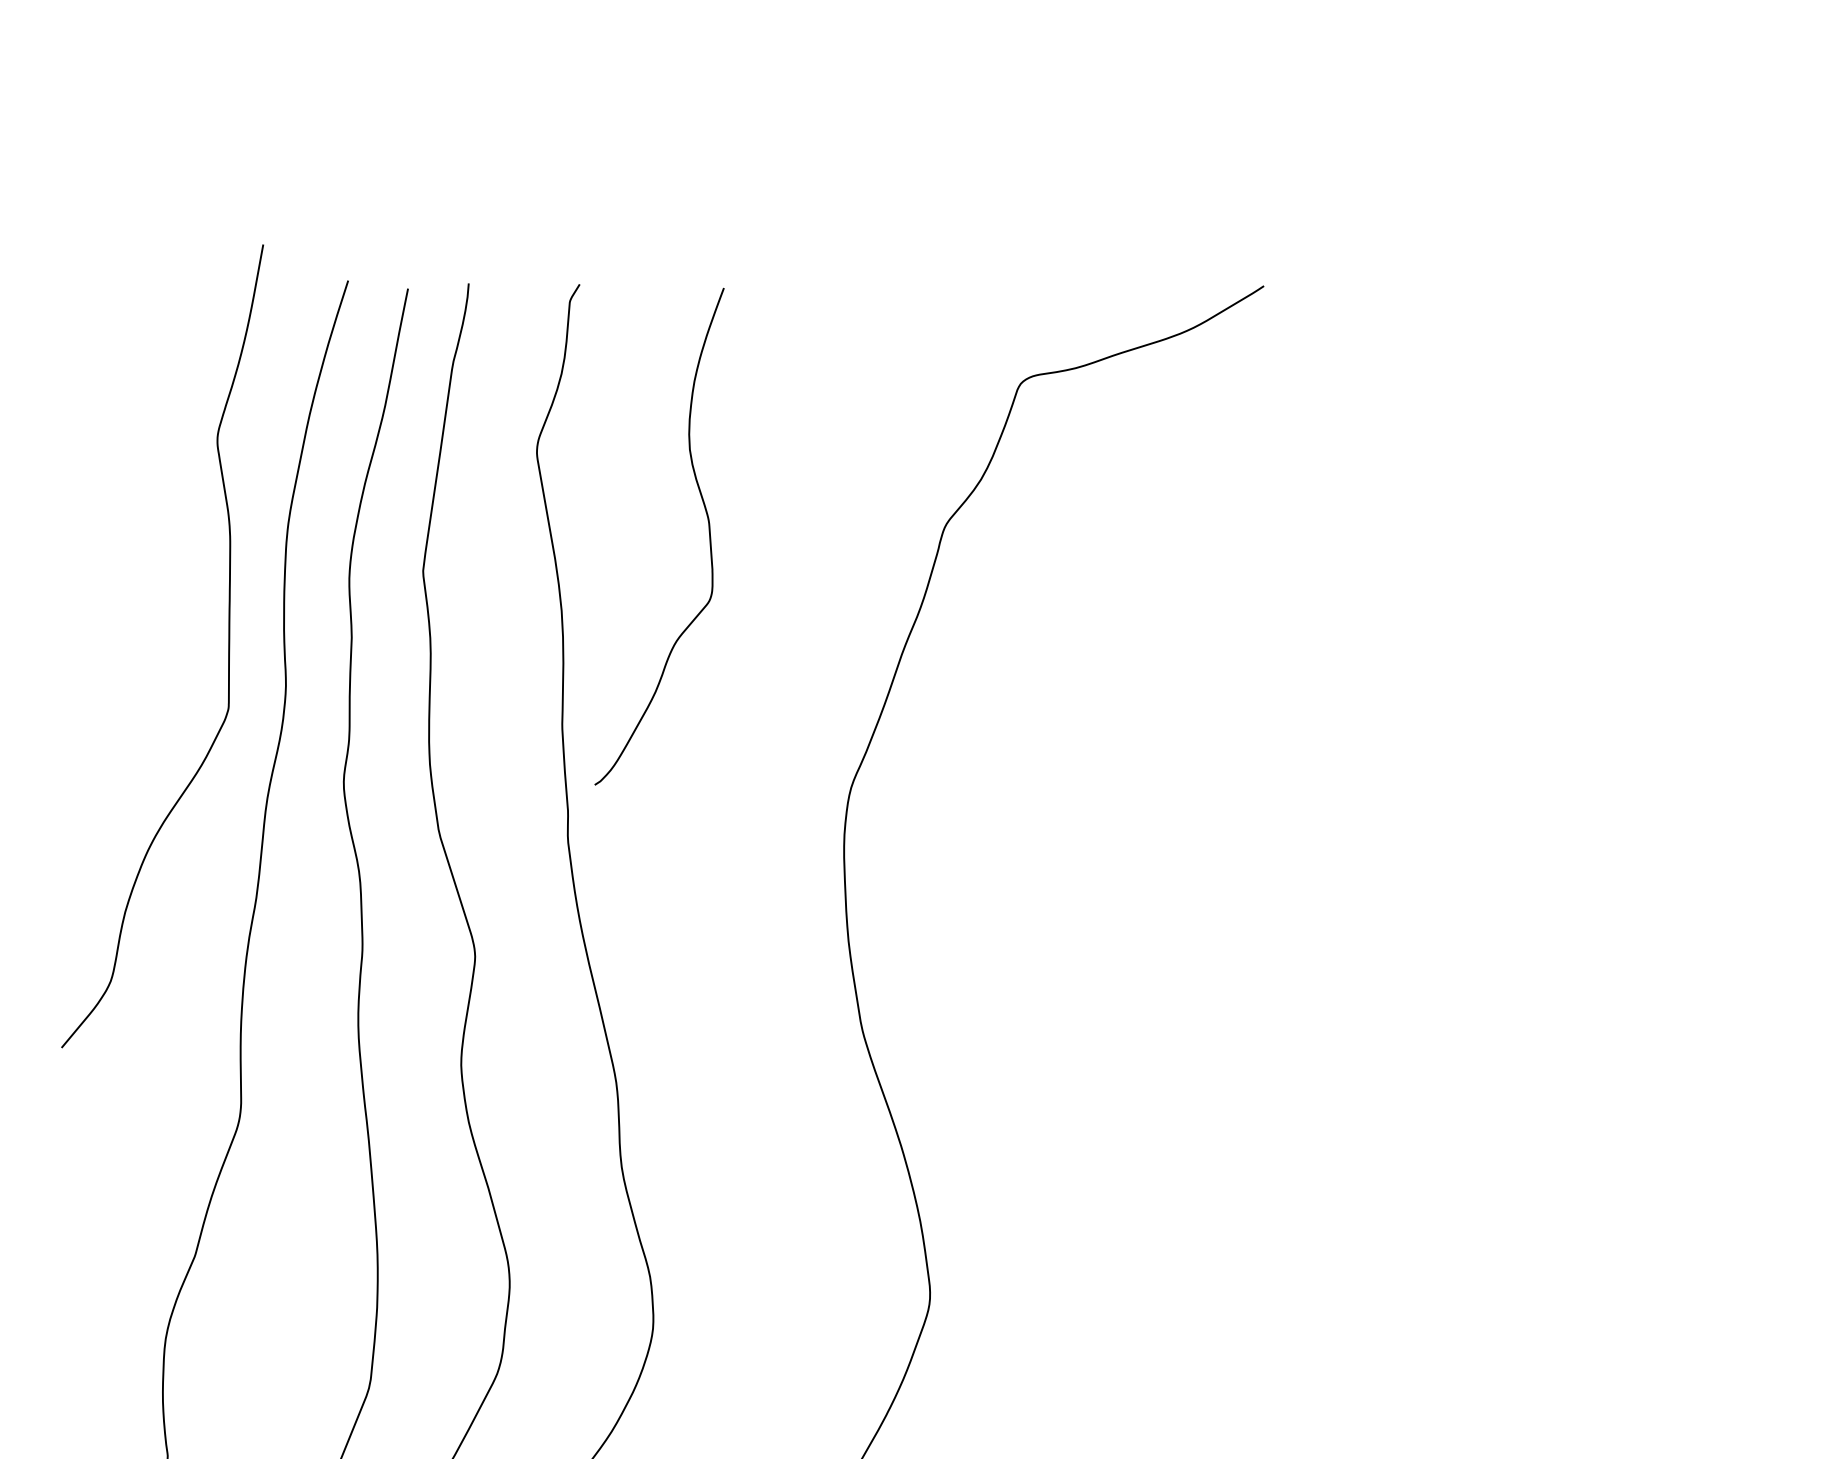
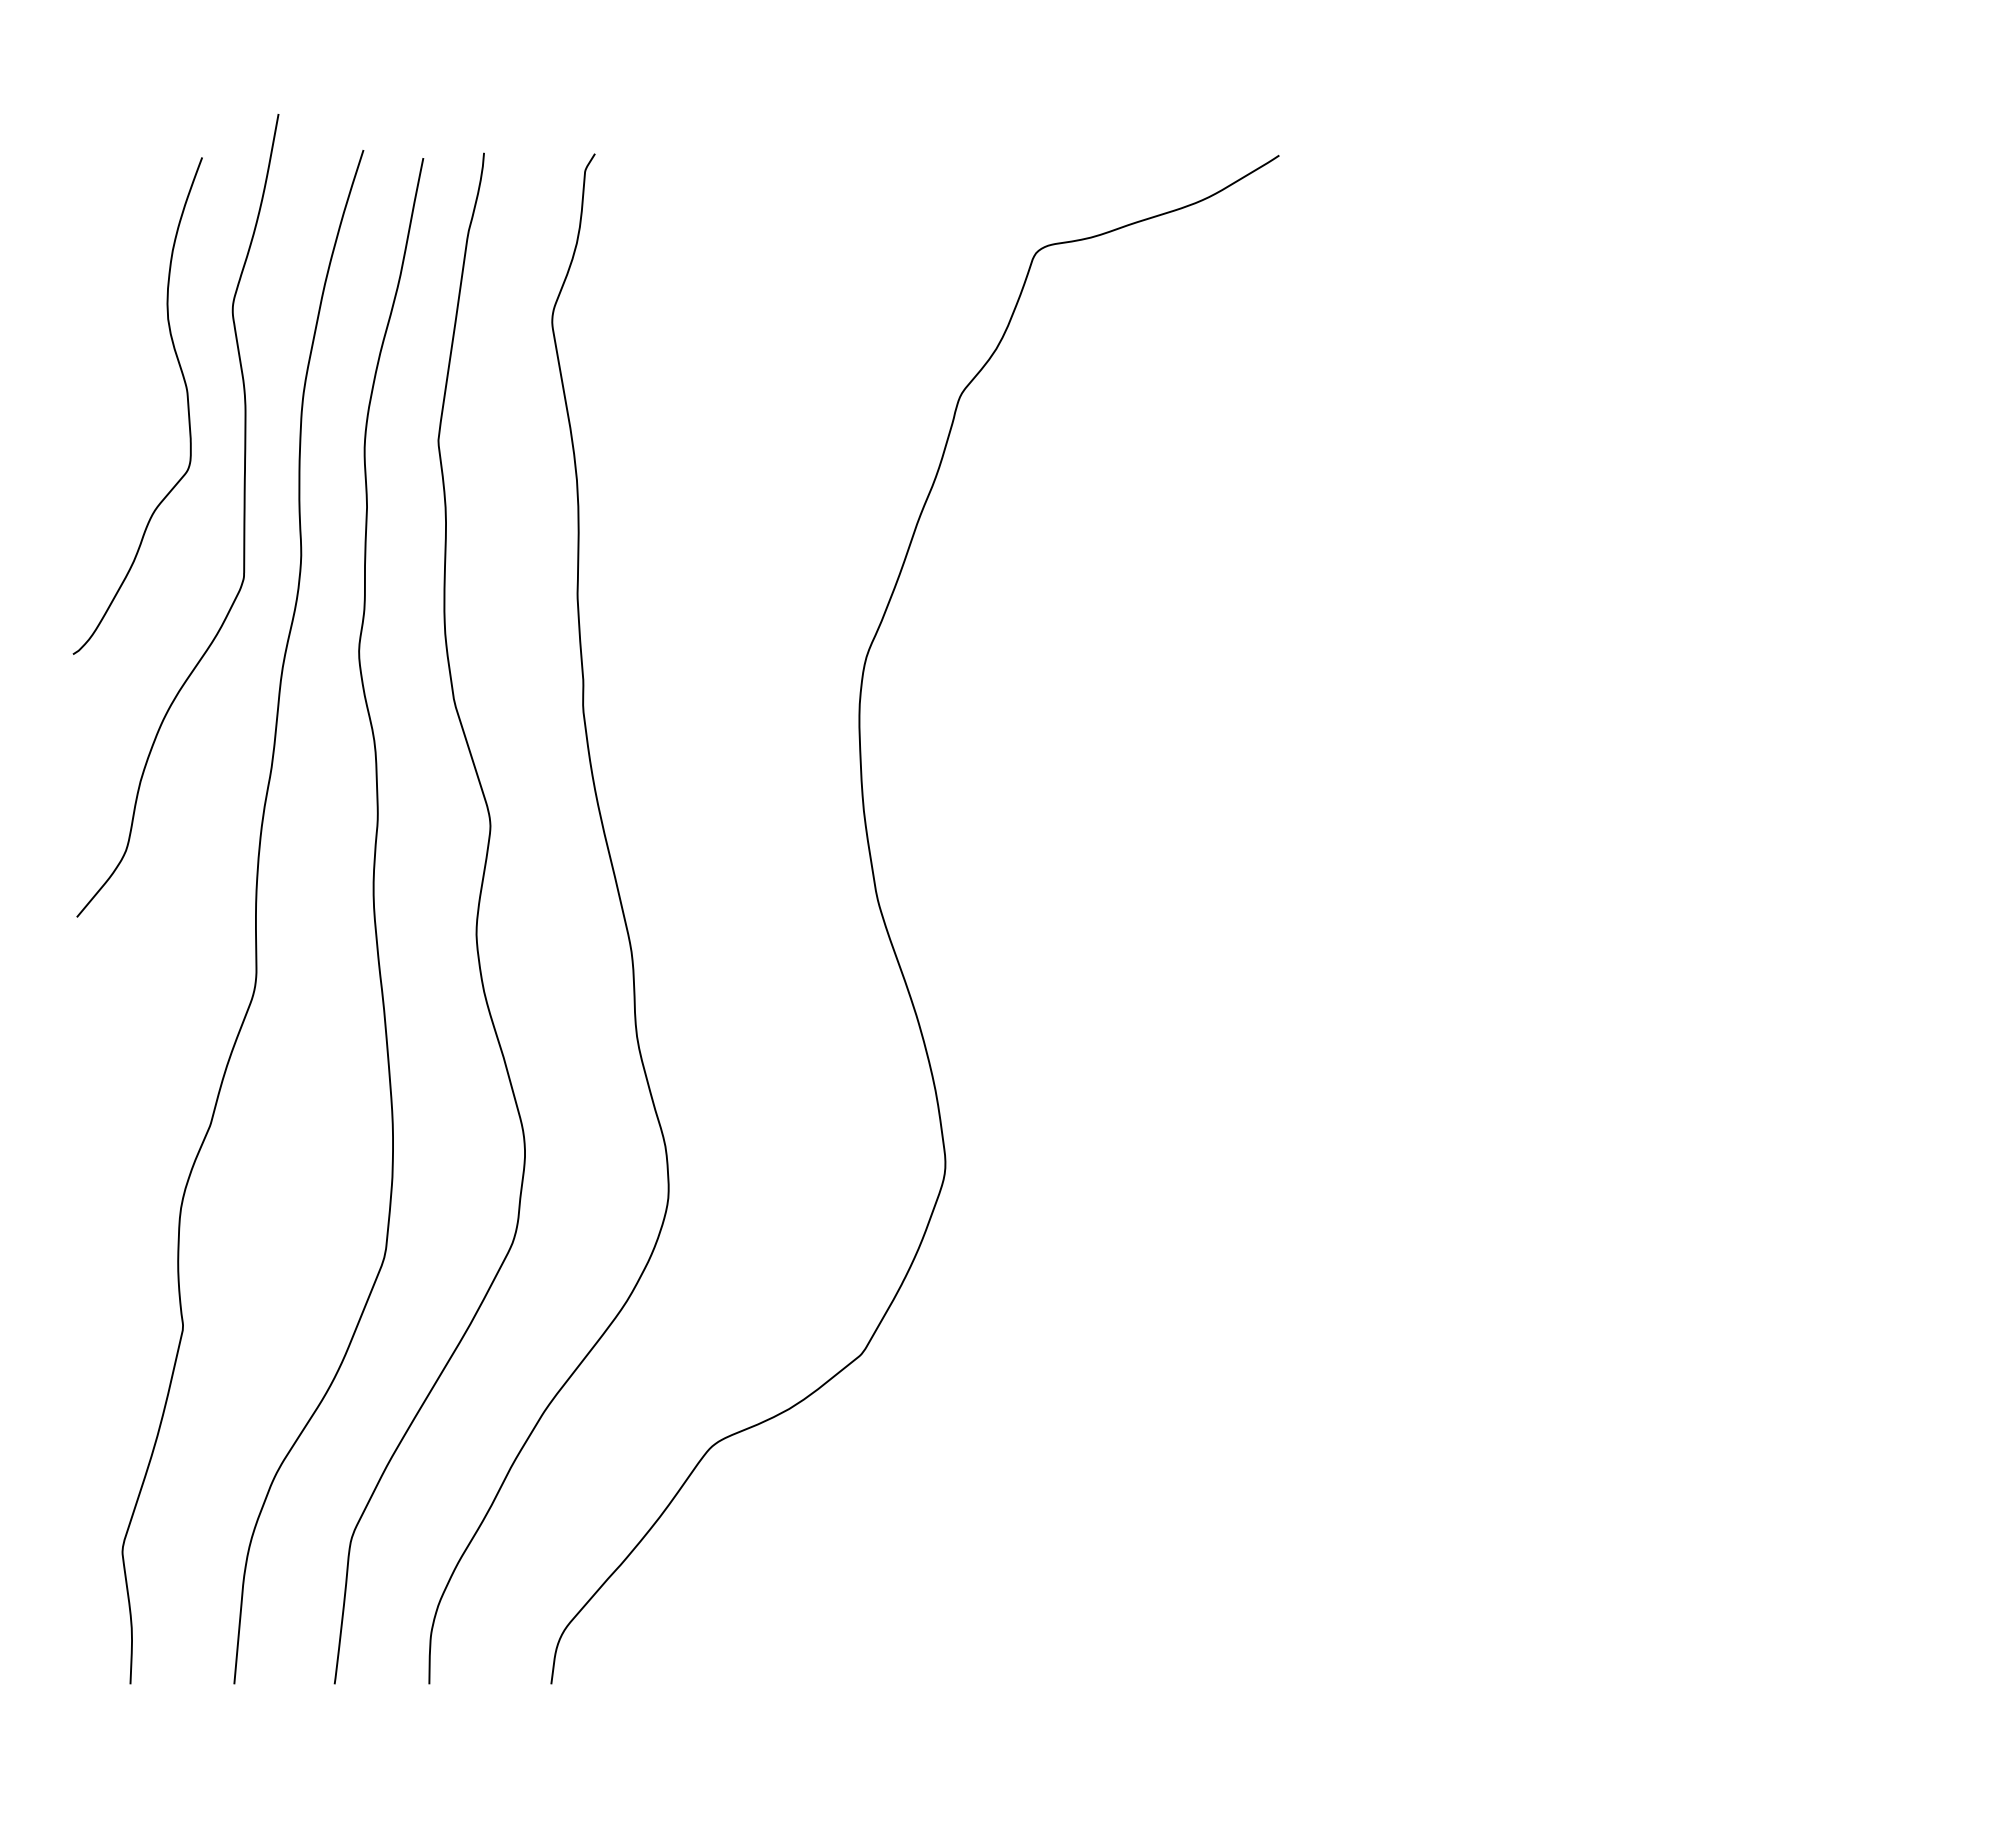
curve: (708, 527) -> (186, 396), moved

